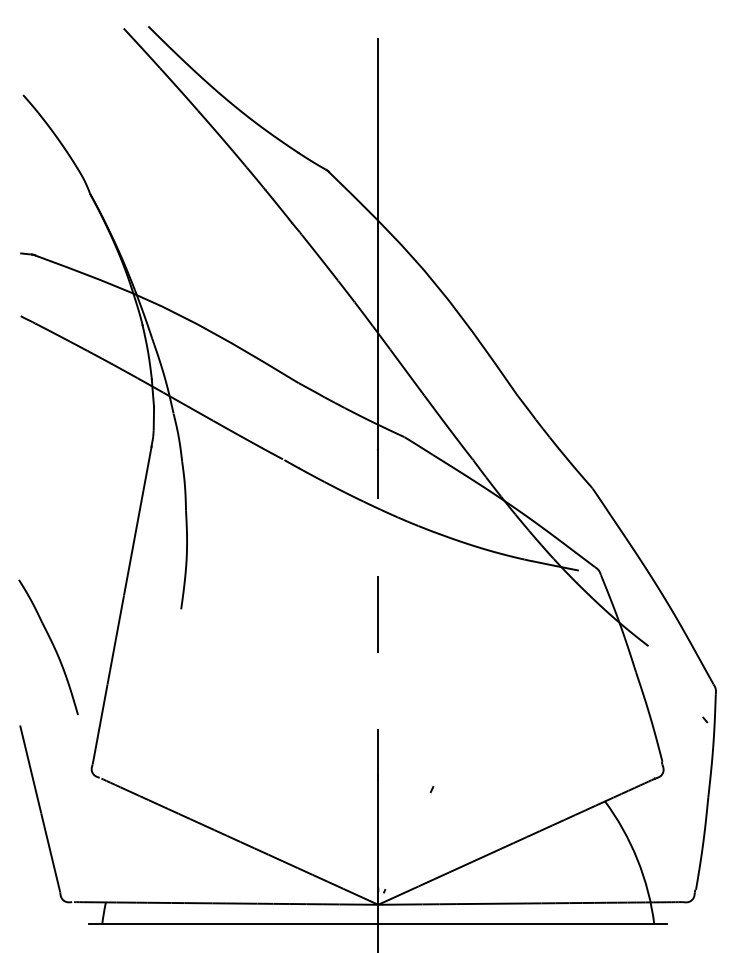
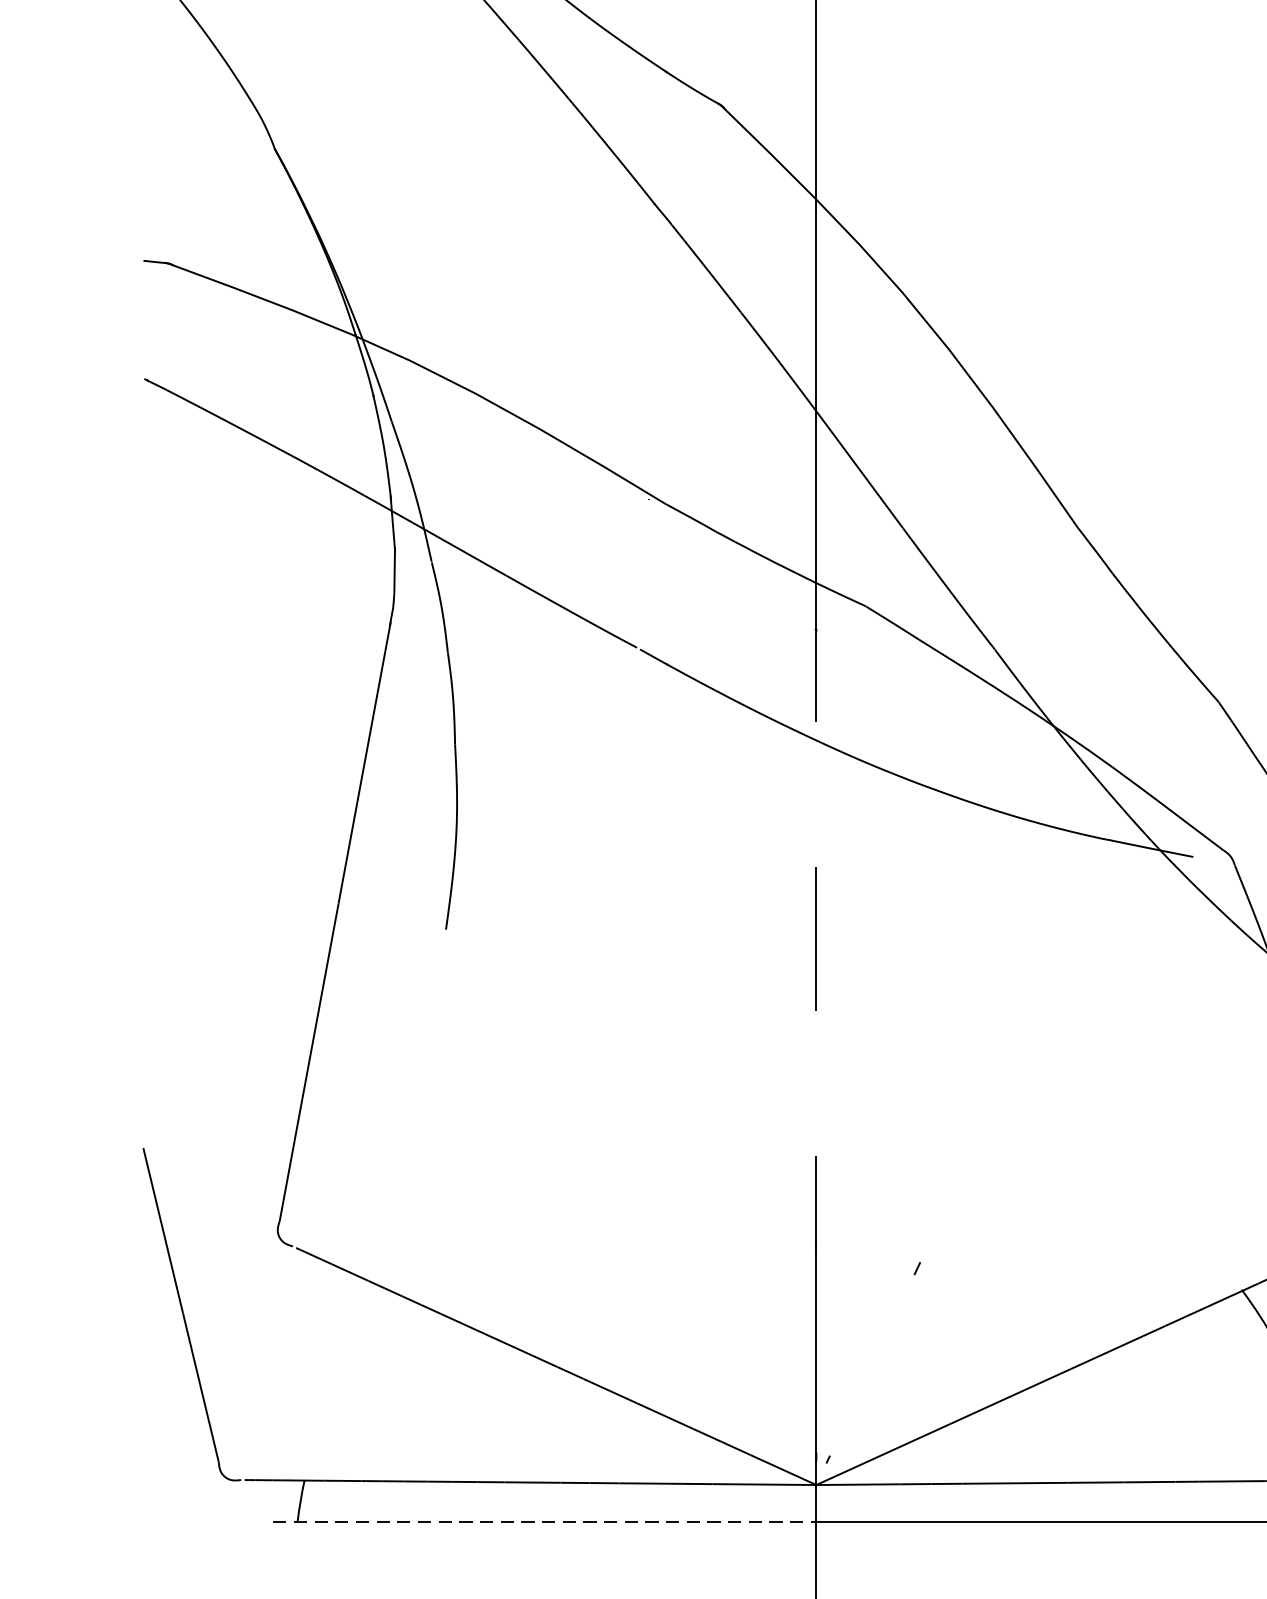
part: (48, 647) -> (196, 1001), removed
line: (234, 924) -> (546, 1522), solid -> dashed

